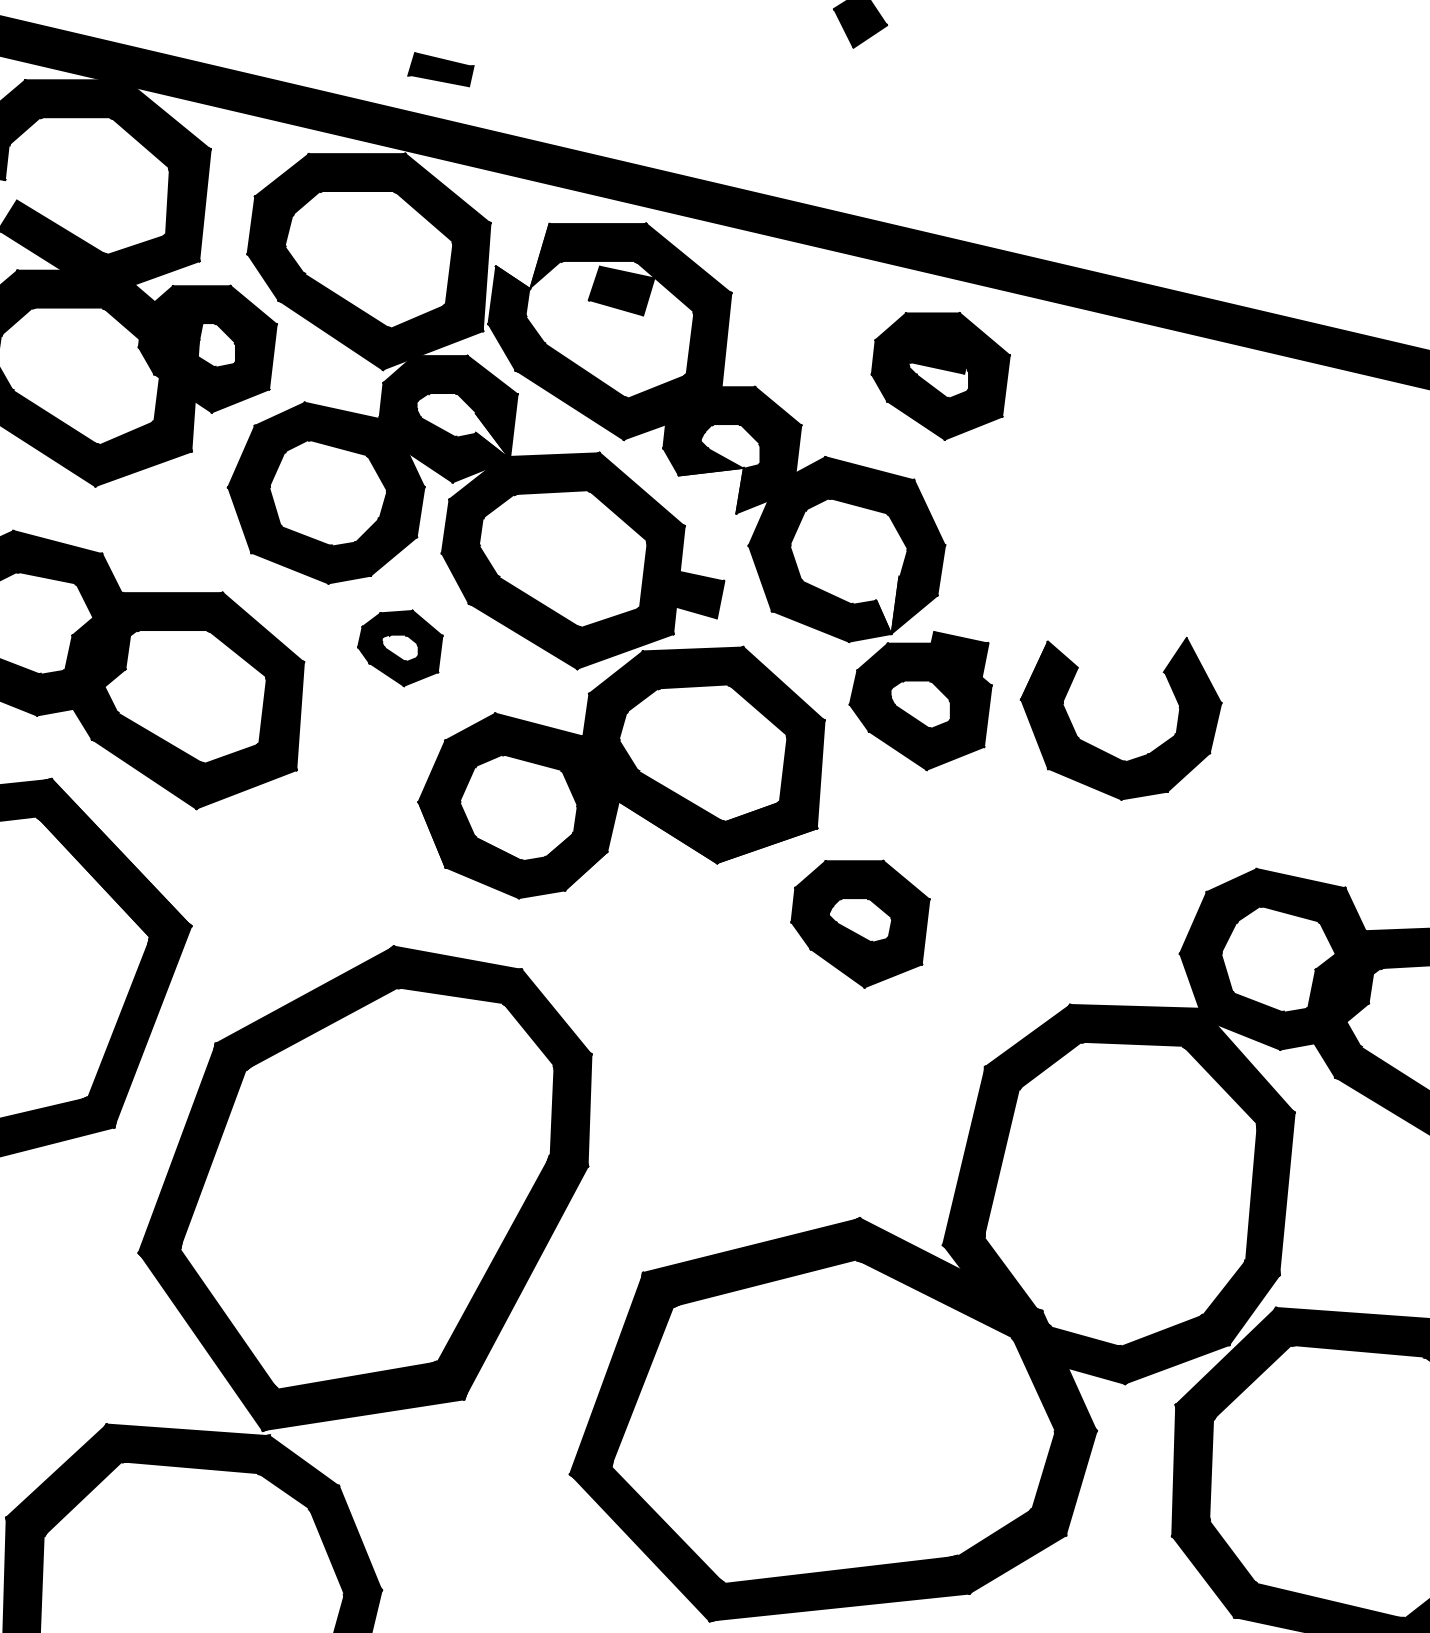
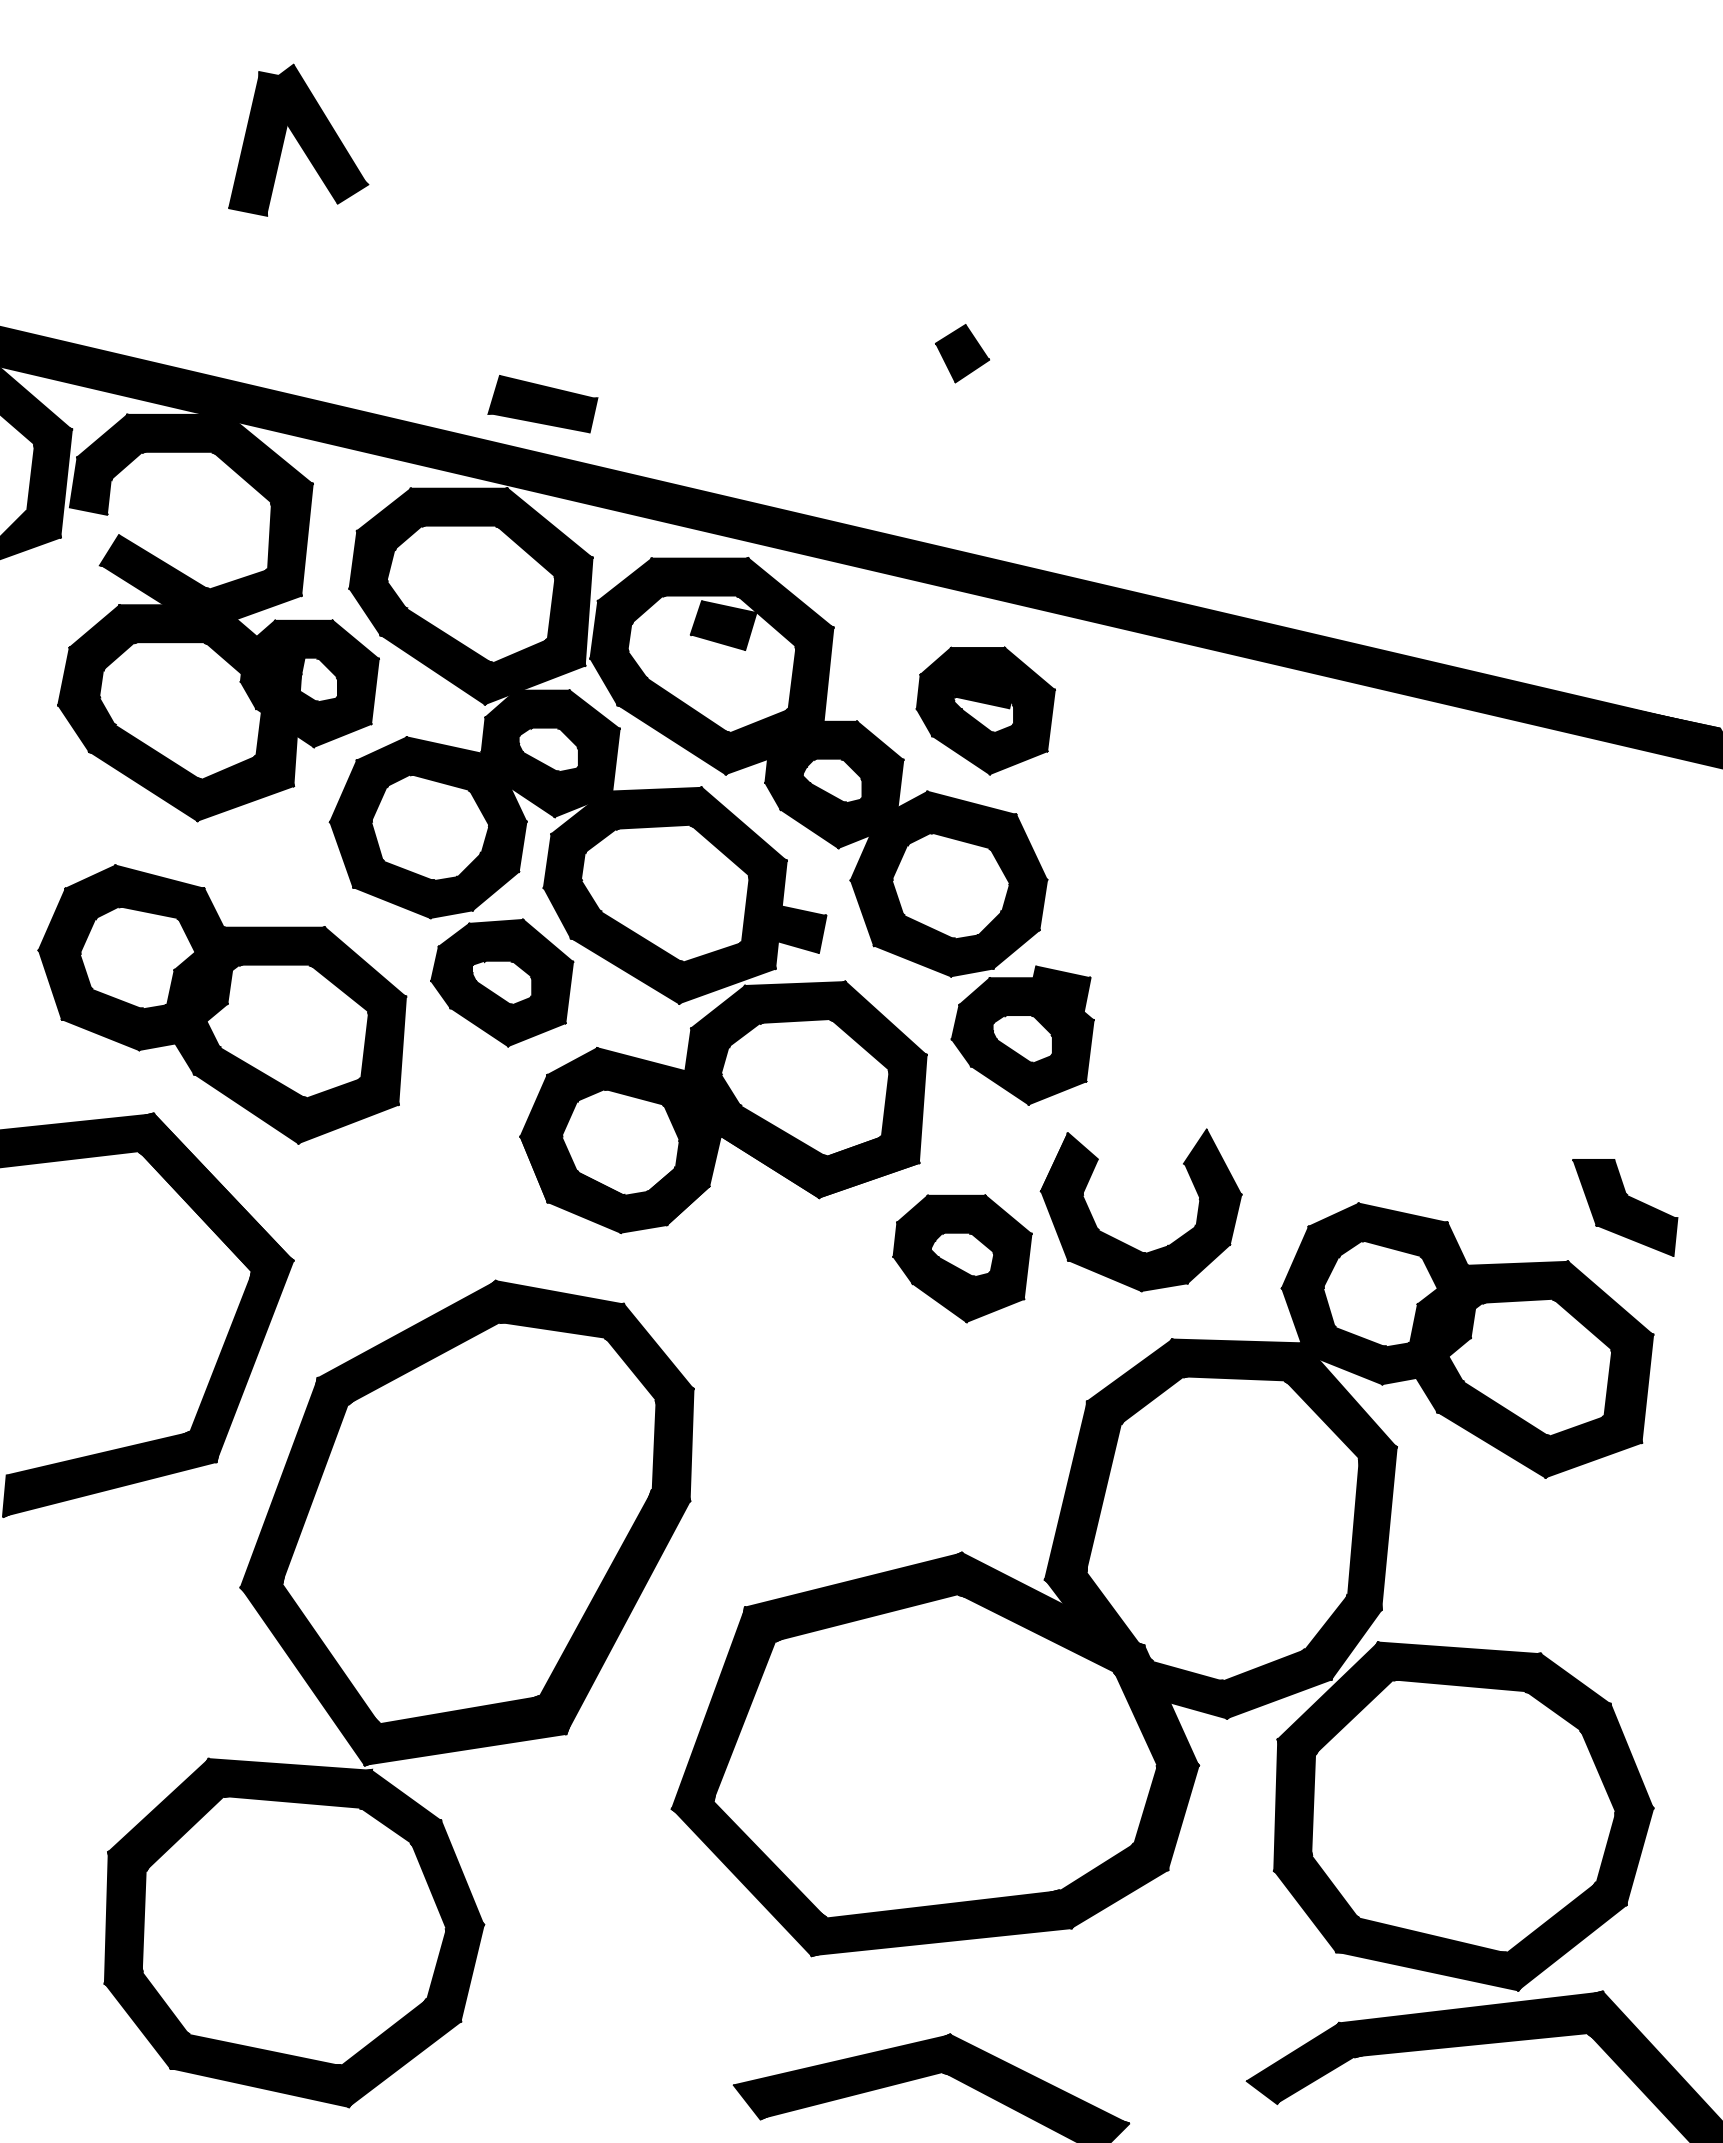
part: (440, 69) -> (542, 404), size x1.67
fill: (522, 255) -> (624, 590), added
part: (940, 375) -> (985, 710), moved
fill: (492, 436) -> (594, 771), added
fill: (710, 490) -> (812, 825), added
fill: (887, 605) -> (989, 940), added
part: (400, 647) -> (502, 982), size x1.67
part: (1104, 750) -> (1124, 1242), moved

